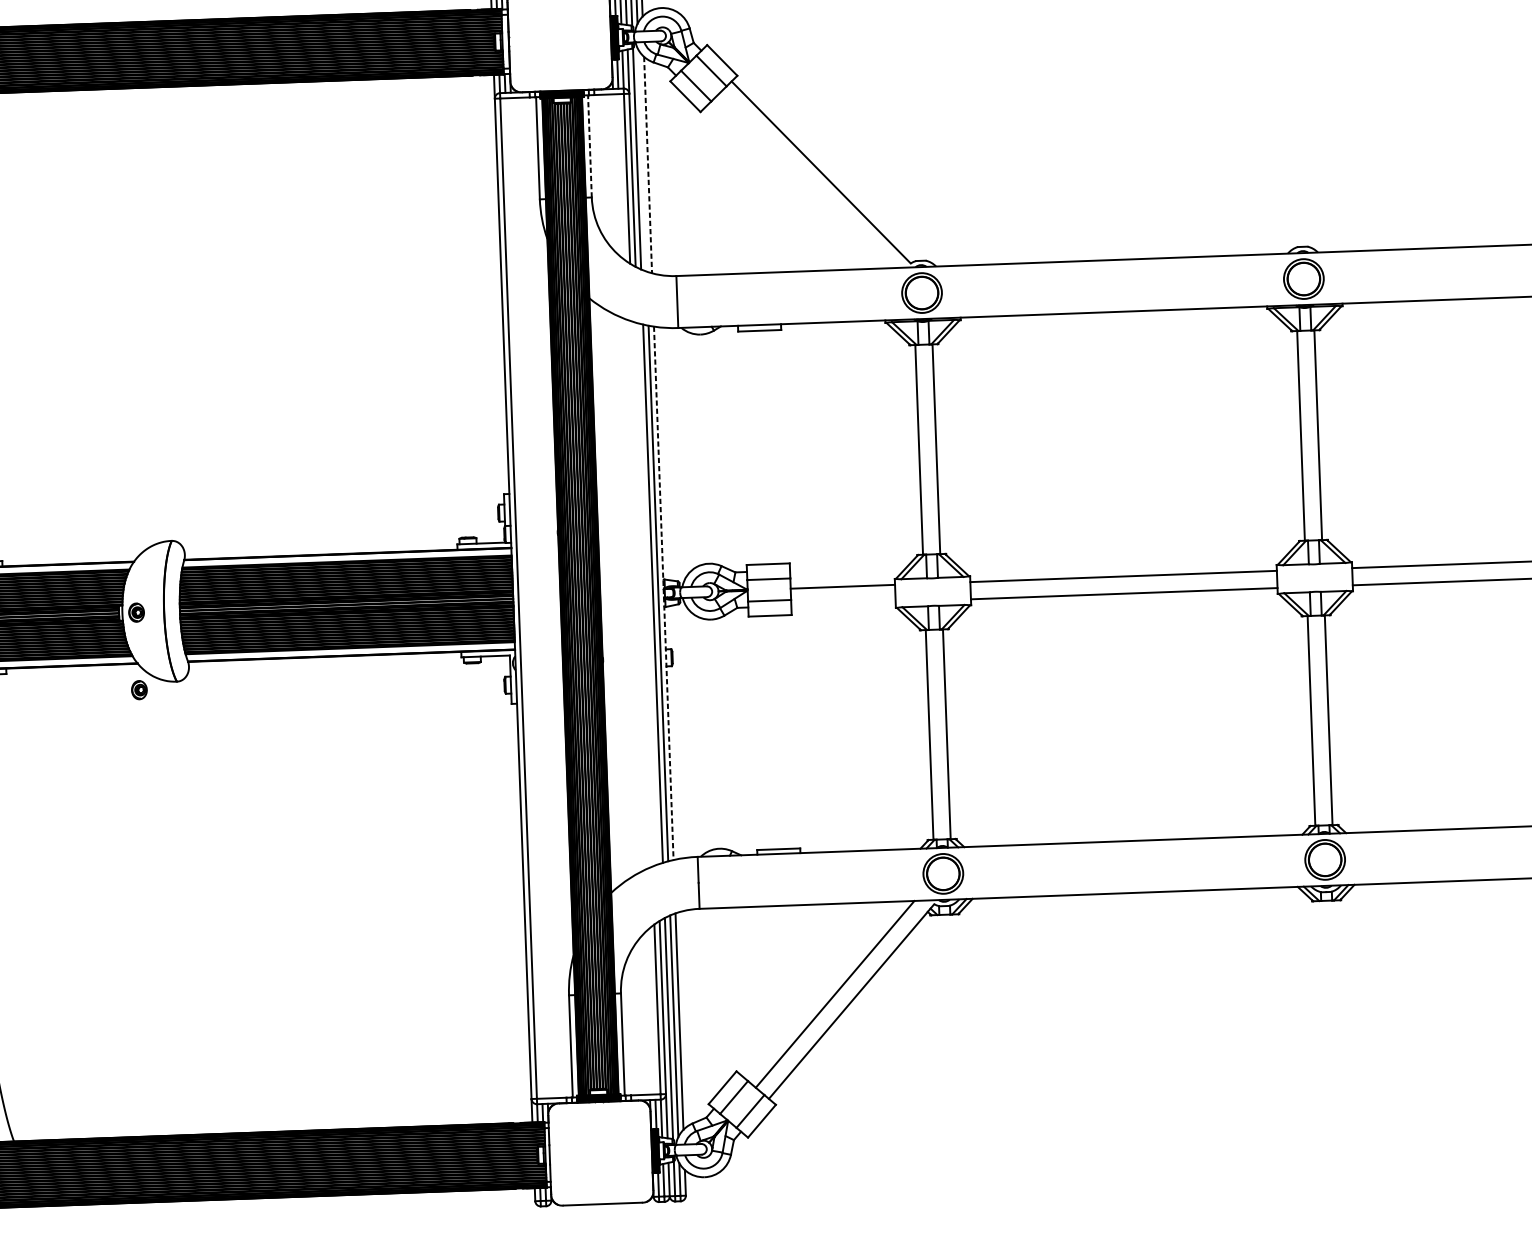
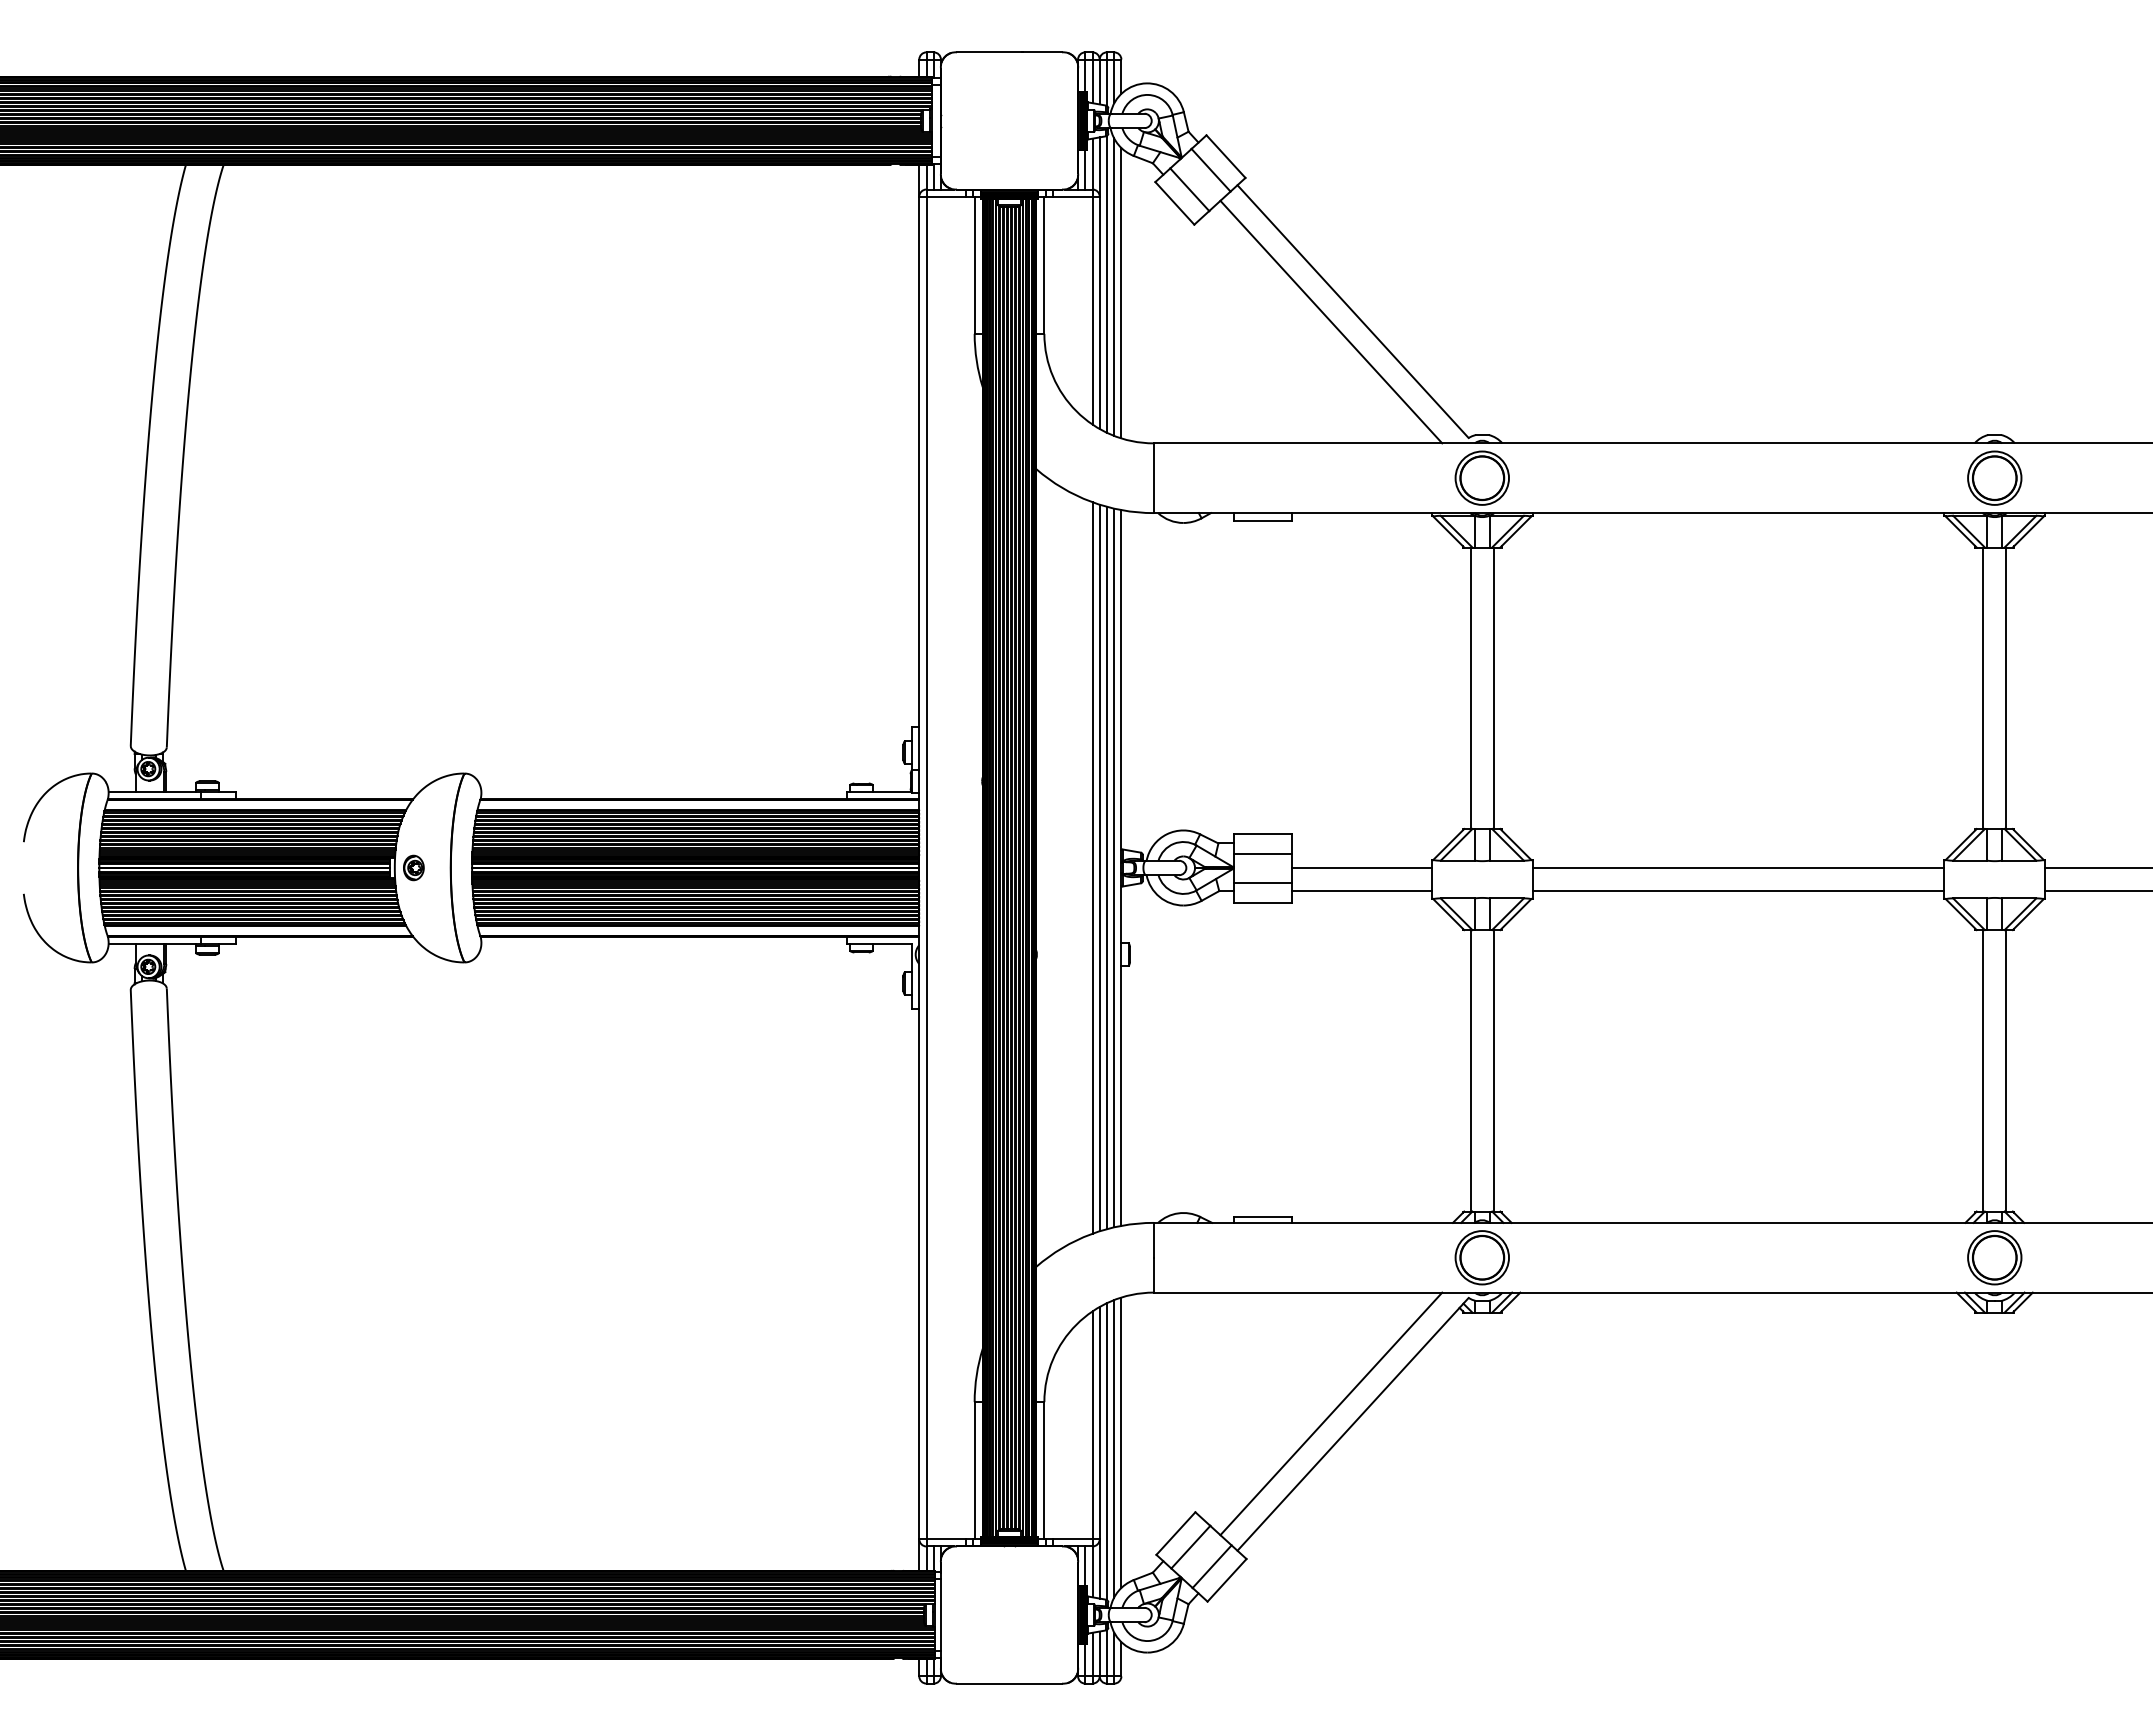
line: (590, 146) -> (1044, 265), dashed -> solid
line: (642, 160) -> (1114, 286), added
line: (648, 165) -> (1121, 293), dashed -> solid
line: (805, 180) -> (1331, 321), added
line: (663, 592) -> (1121, 867), dashed -> solid
line: (642, 593) -> (1092, 867), added
line: (647, 593) -> (1099, 867), added
line: (843, 604) -> (1361, 891), added
part: (139, 689) -> (413, 971), removed

